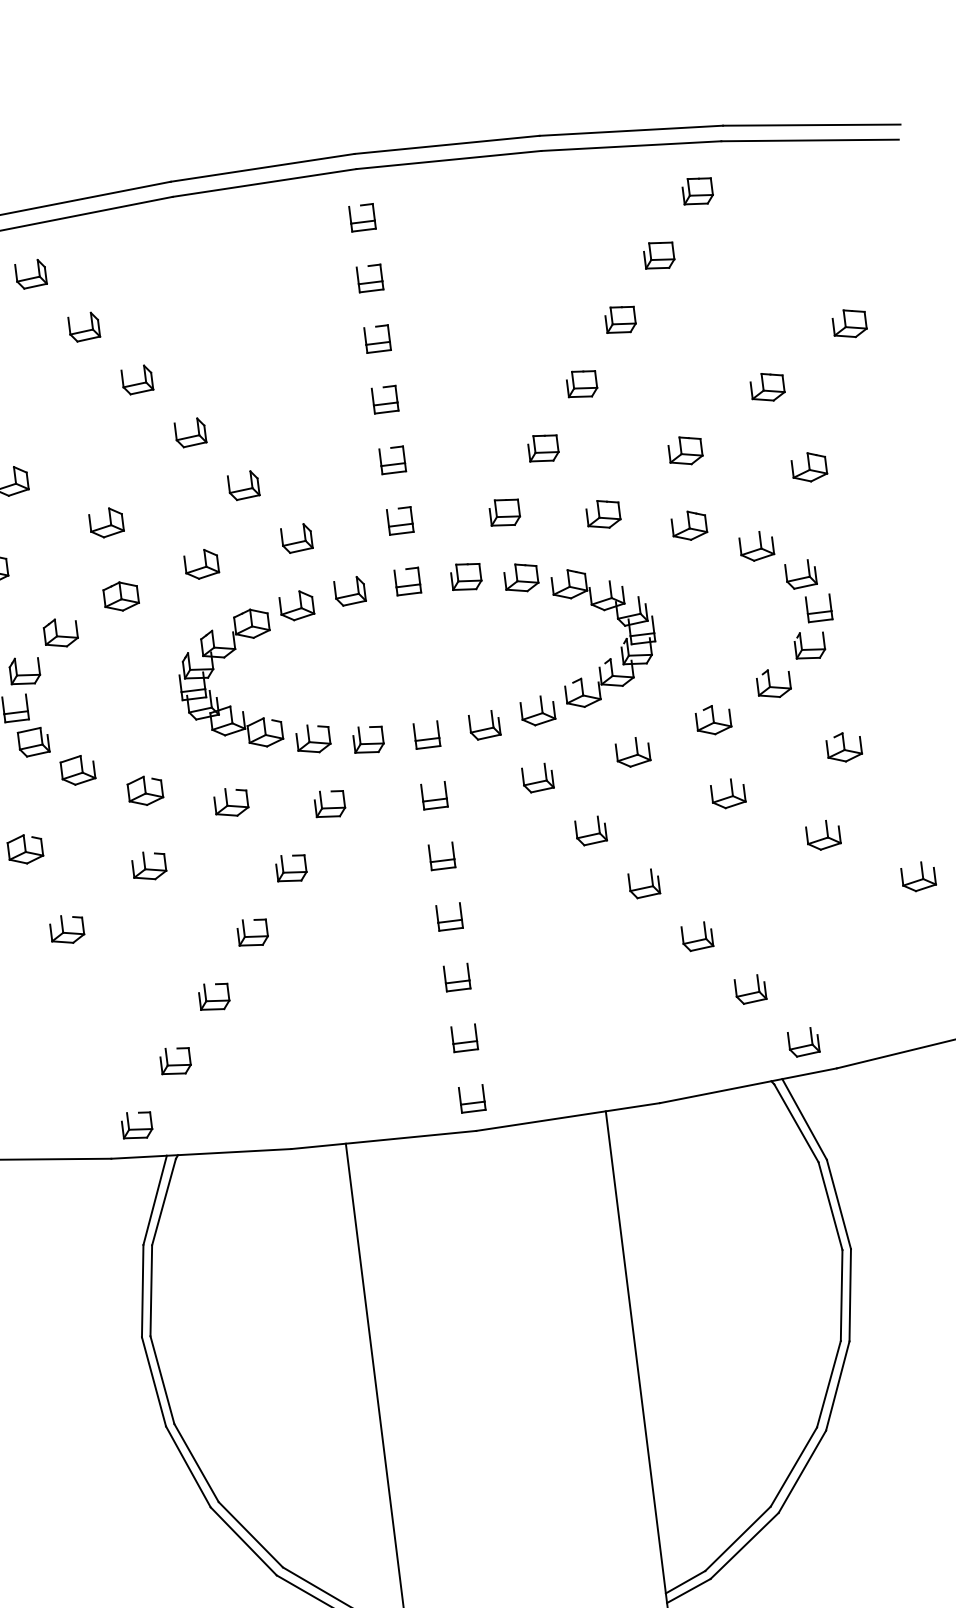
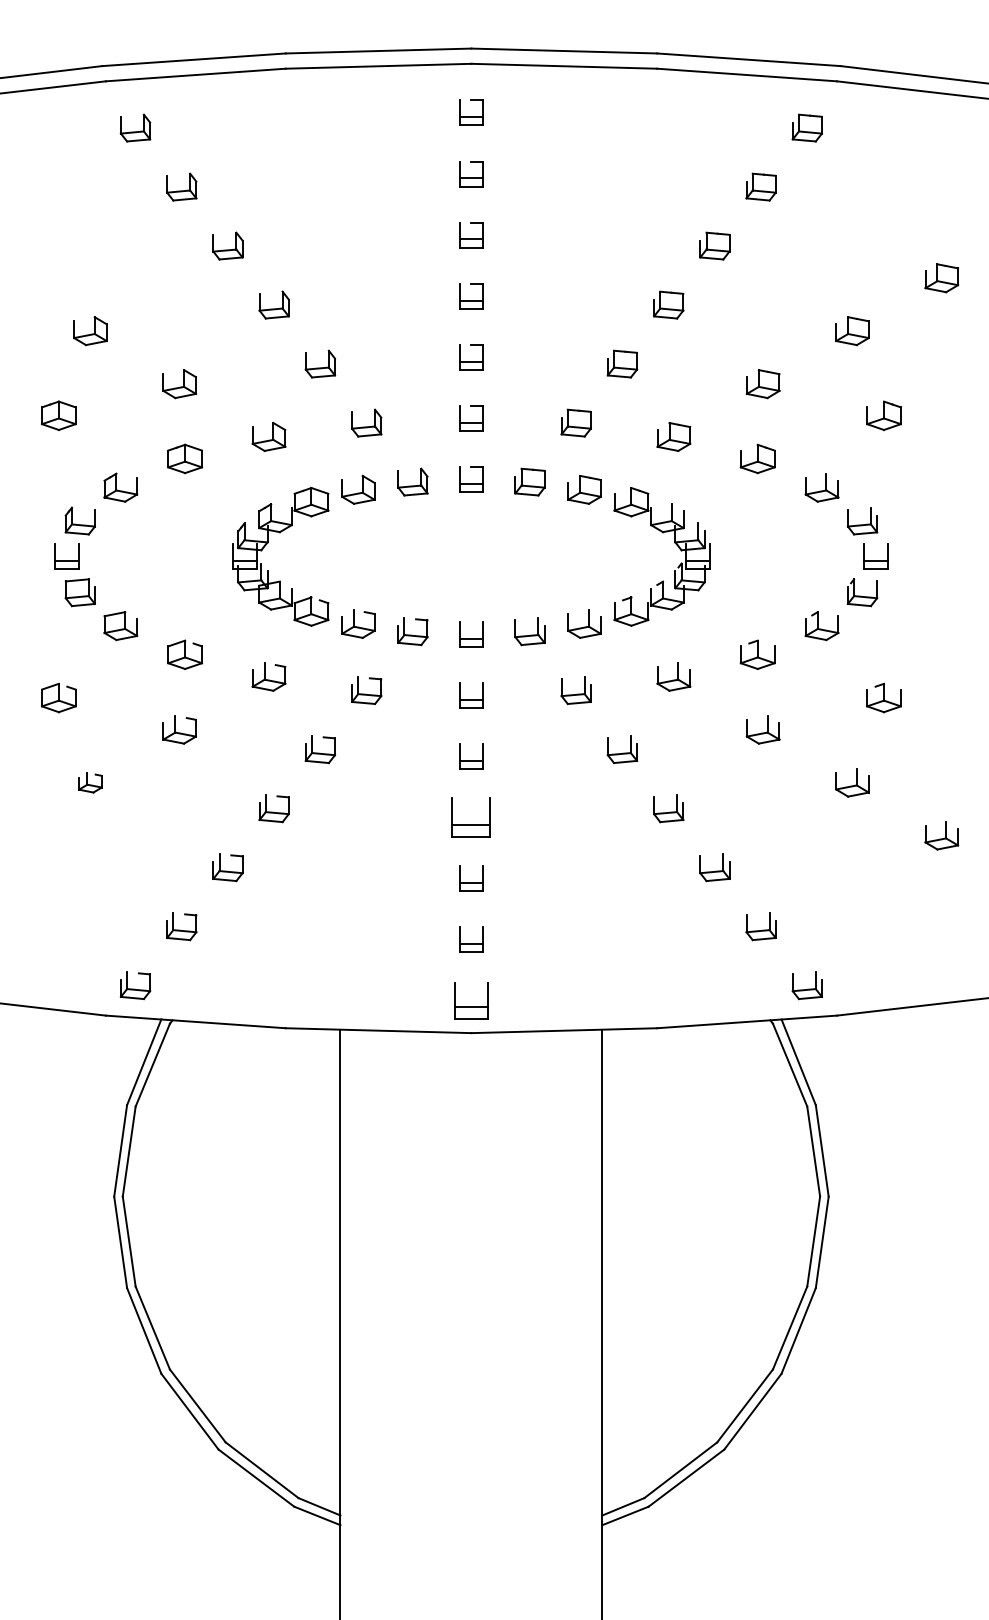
part: (449, 916) -> (471, 817), size x1.6
part: (67, 929) -> (90, 782), size x0.7
part: (472, 1098) -> (471, 1000), size x1.4

